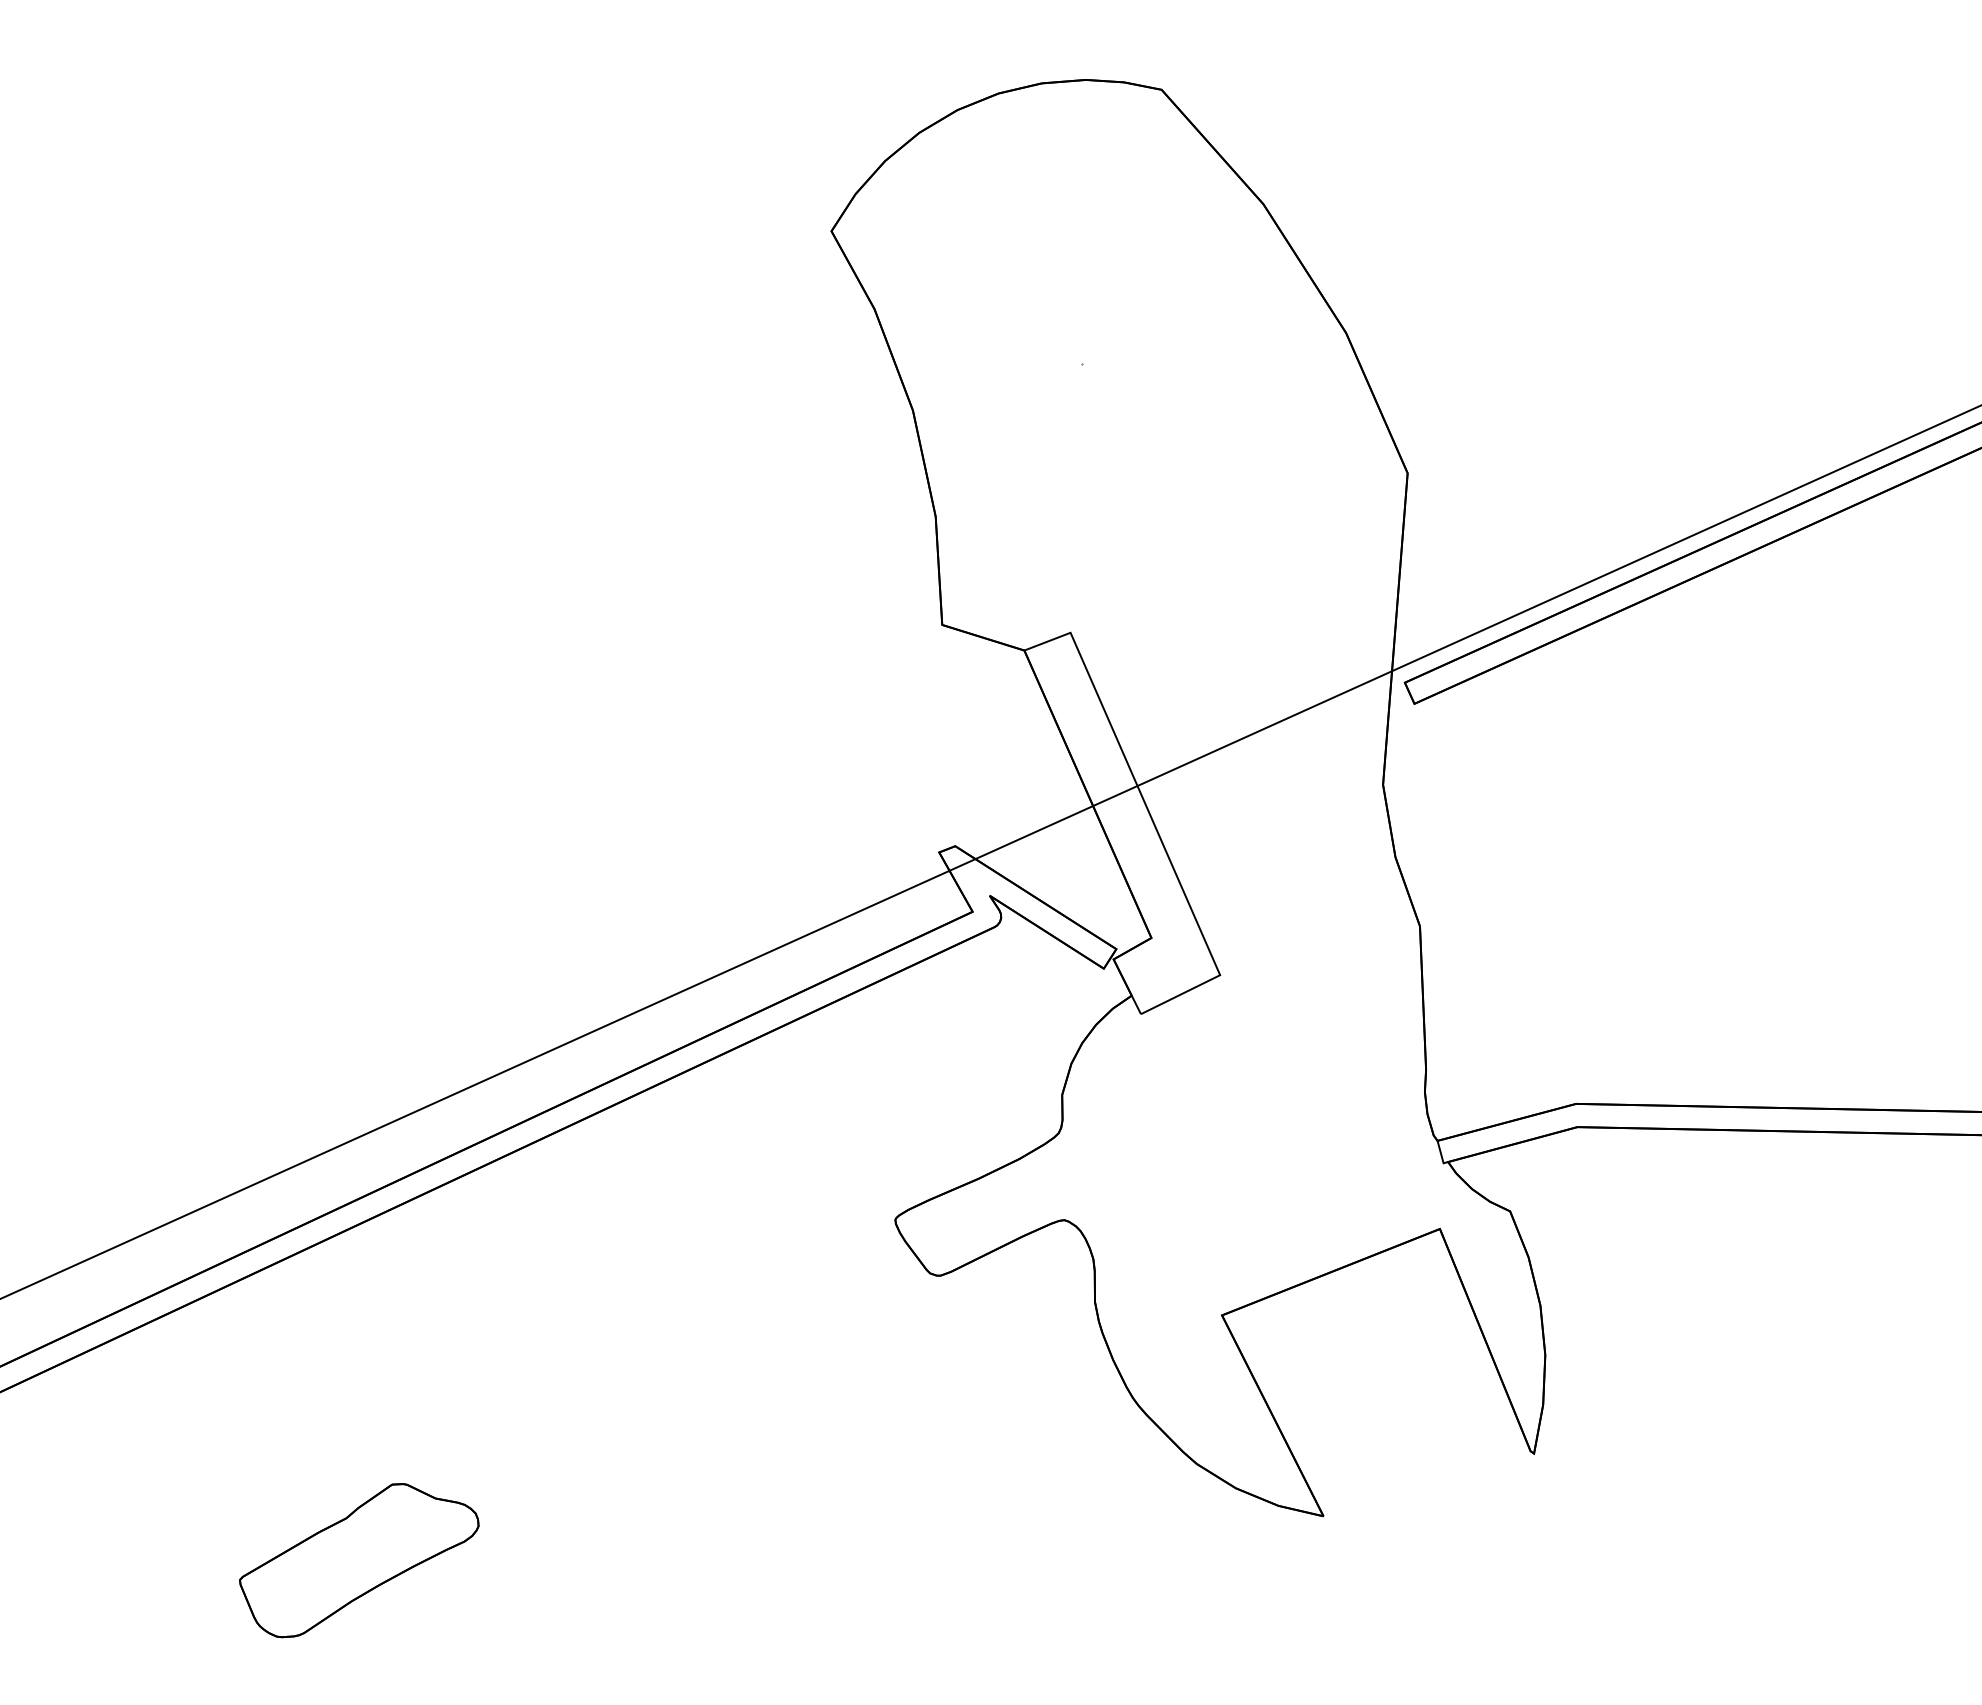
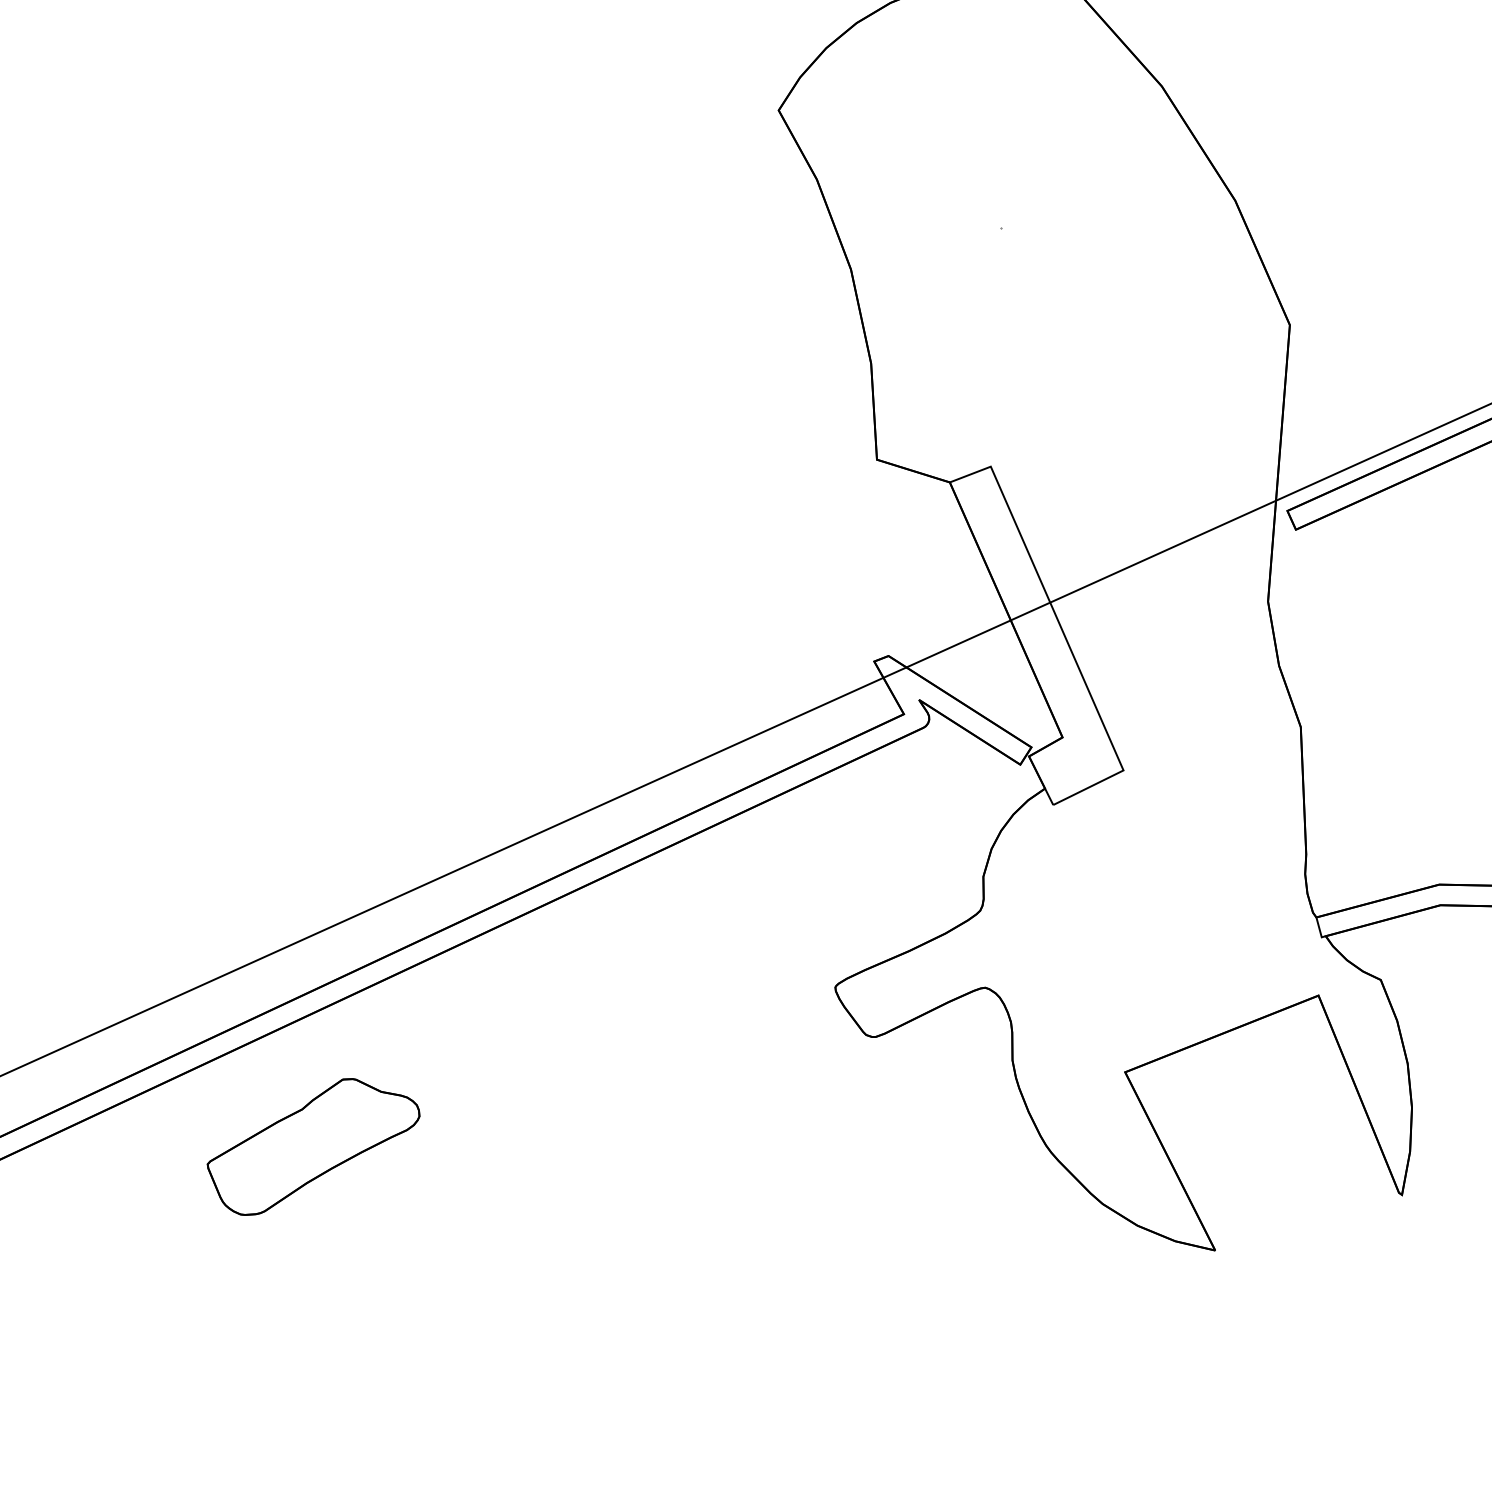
part: (359, 1560) -> (313, 1146), moved

